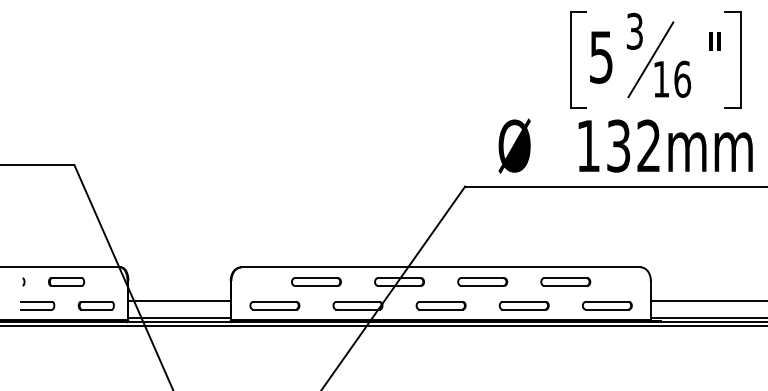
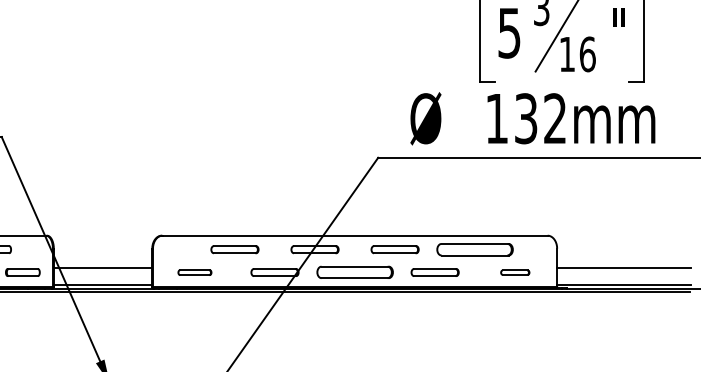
part: (565, 281) -> (474, 249), size x1.6
part: (274, 305) -> (194, 272), size x0.7
part: (440, 305) -> (354, 272), size x1.6
part: (607, 305) -> (515, 272), size x0.6

